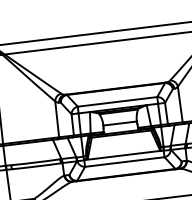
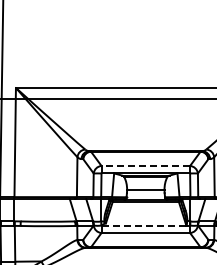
line: (117, 101) -> (145, 165), solid -> dashed
line: (121, 155) -> (143, 225), solid -> dashed

